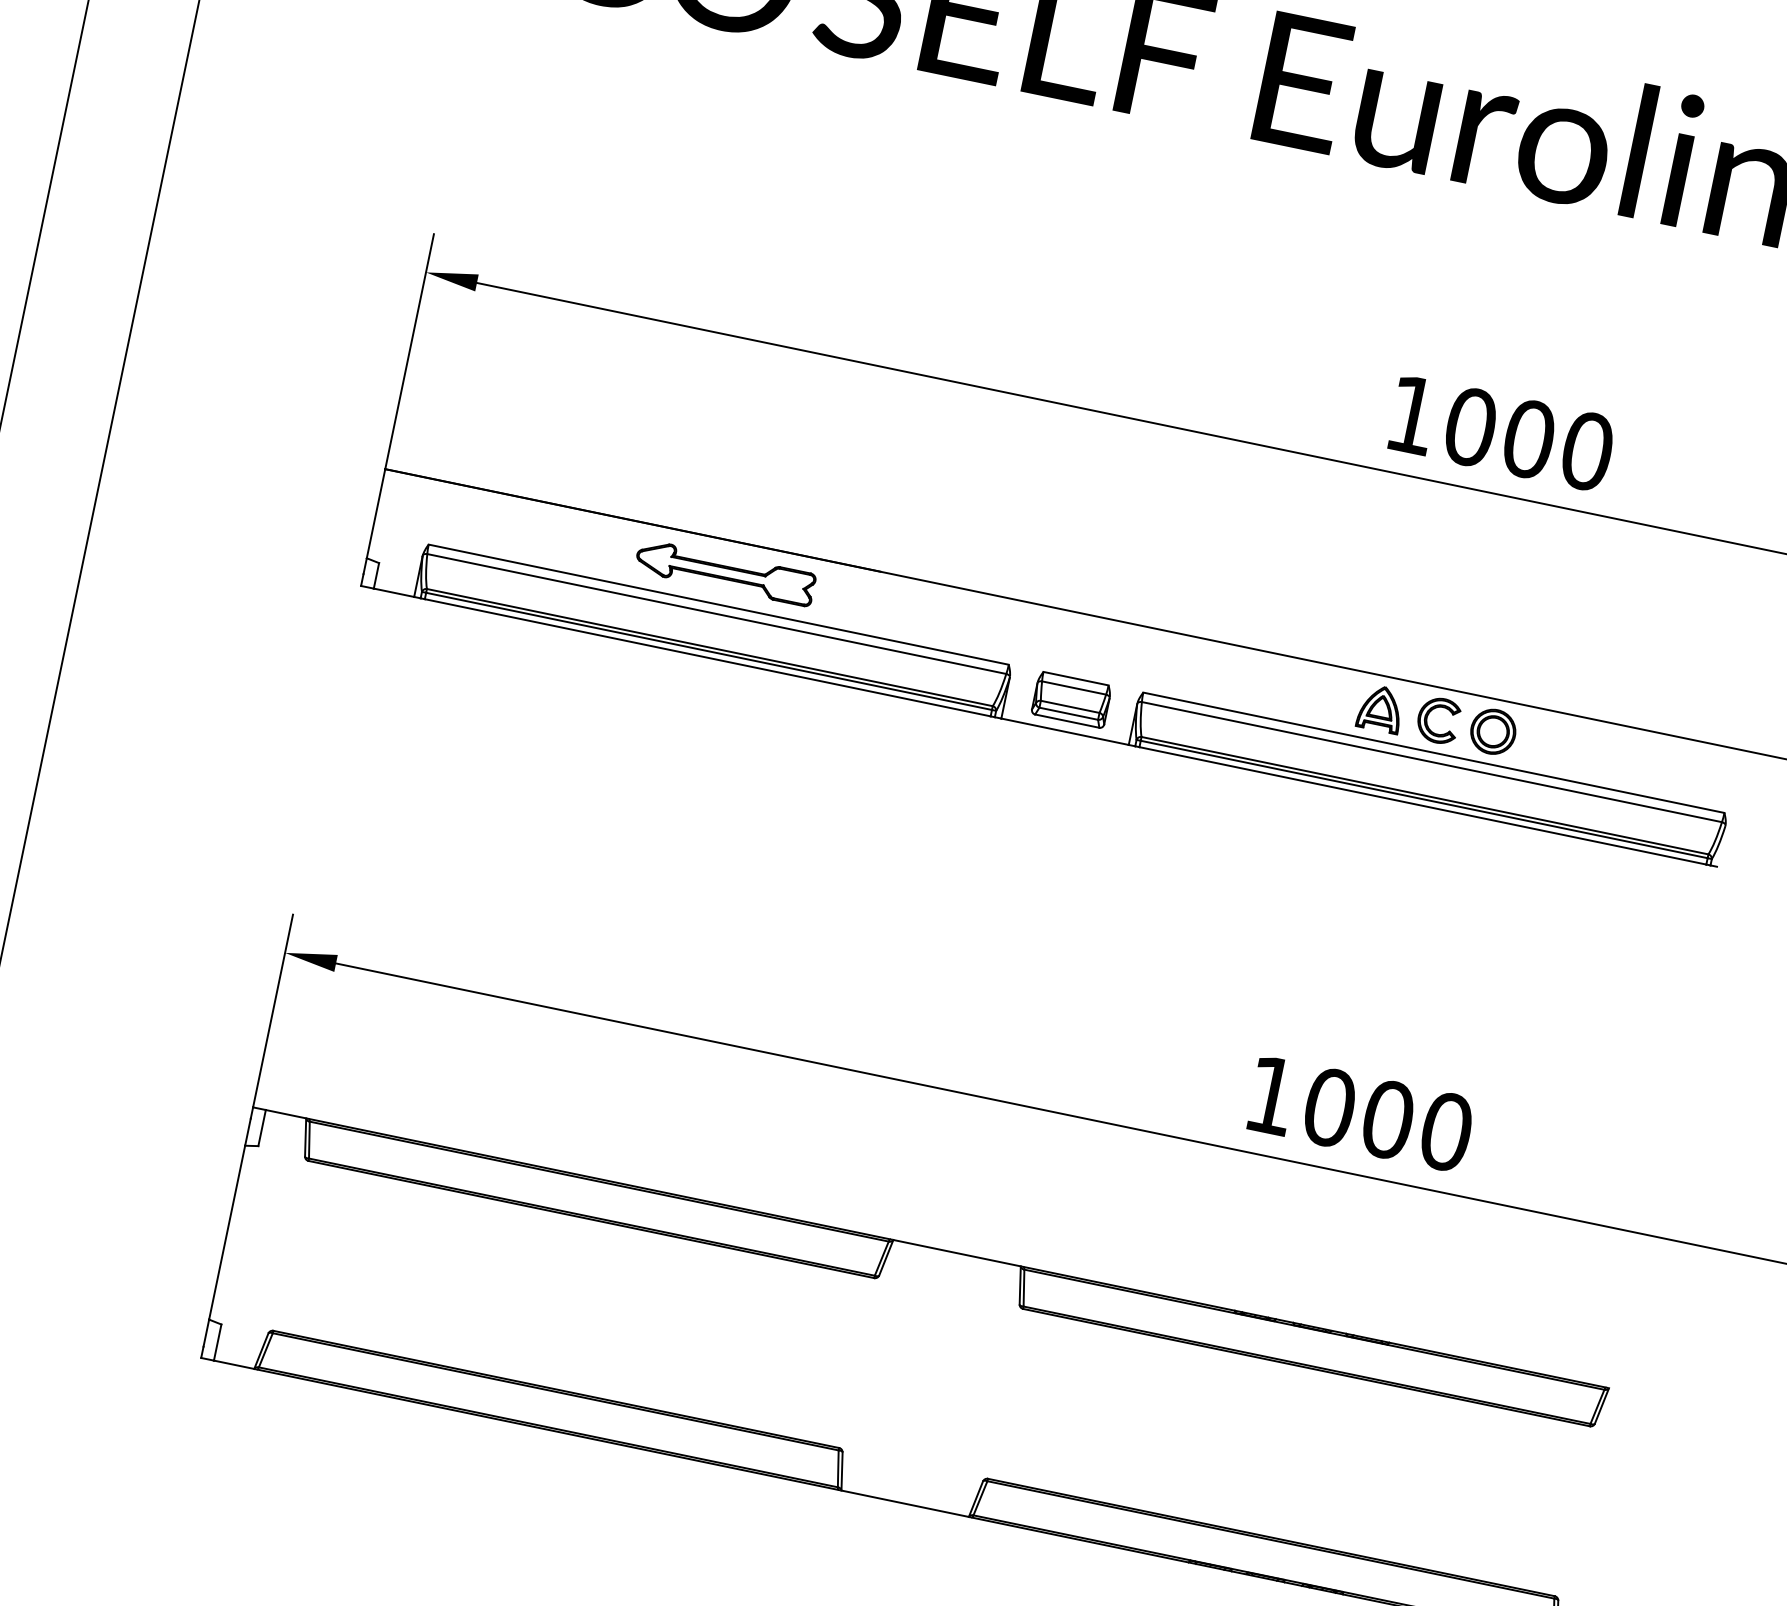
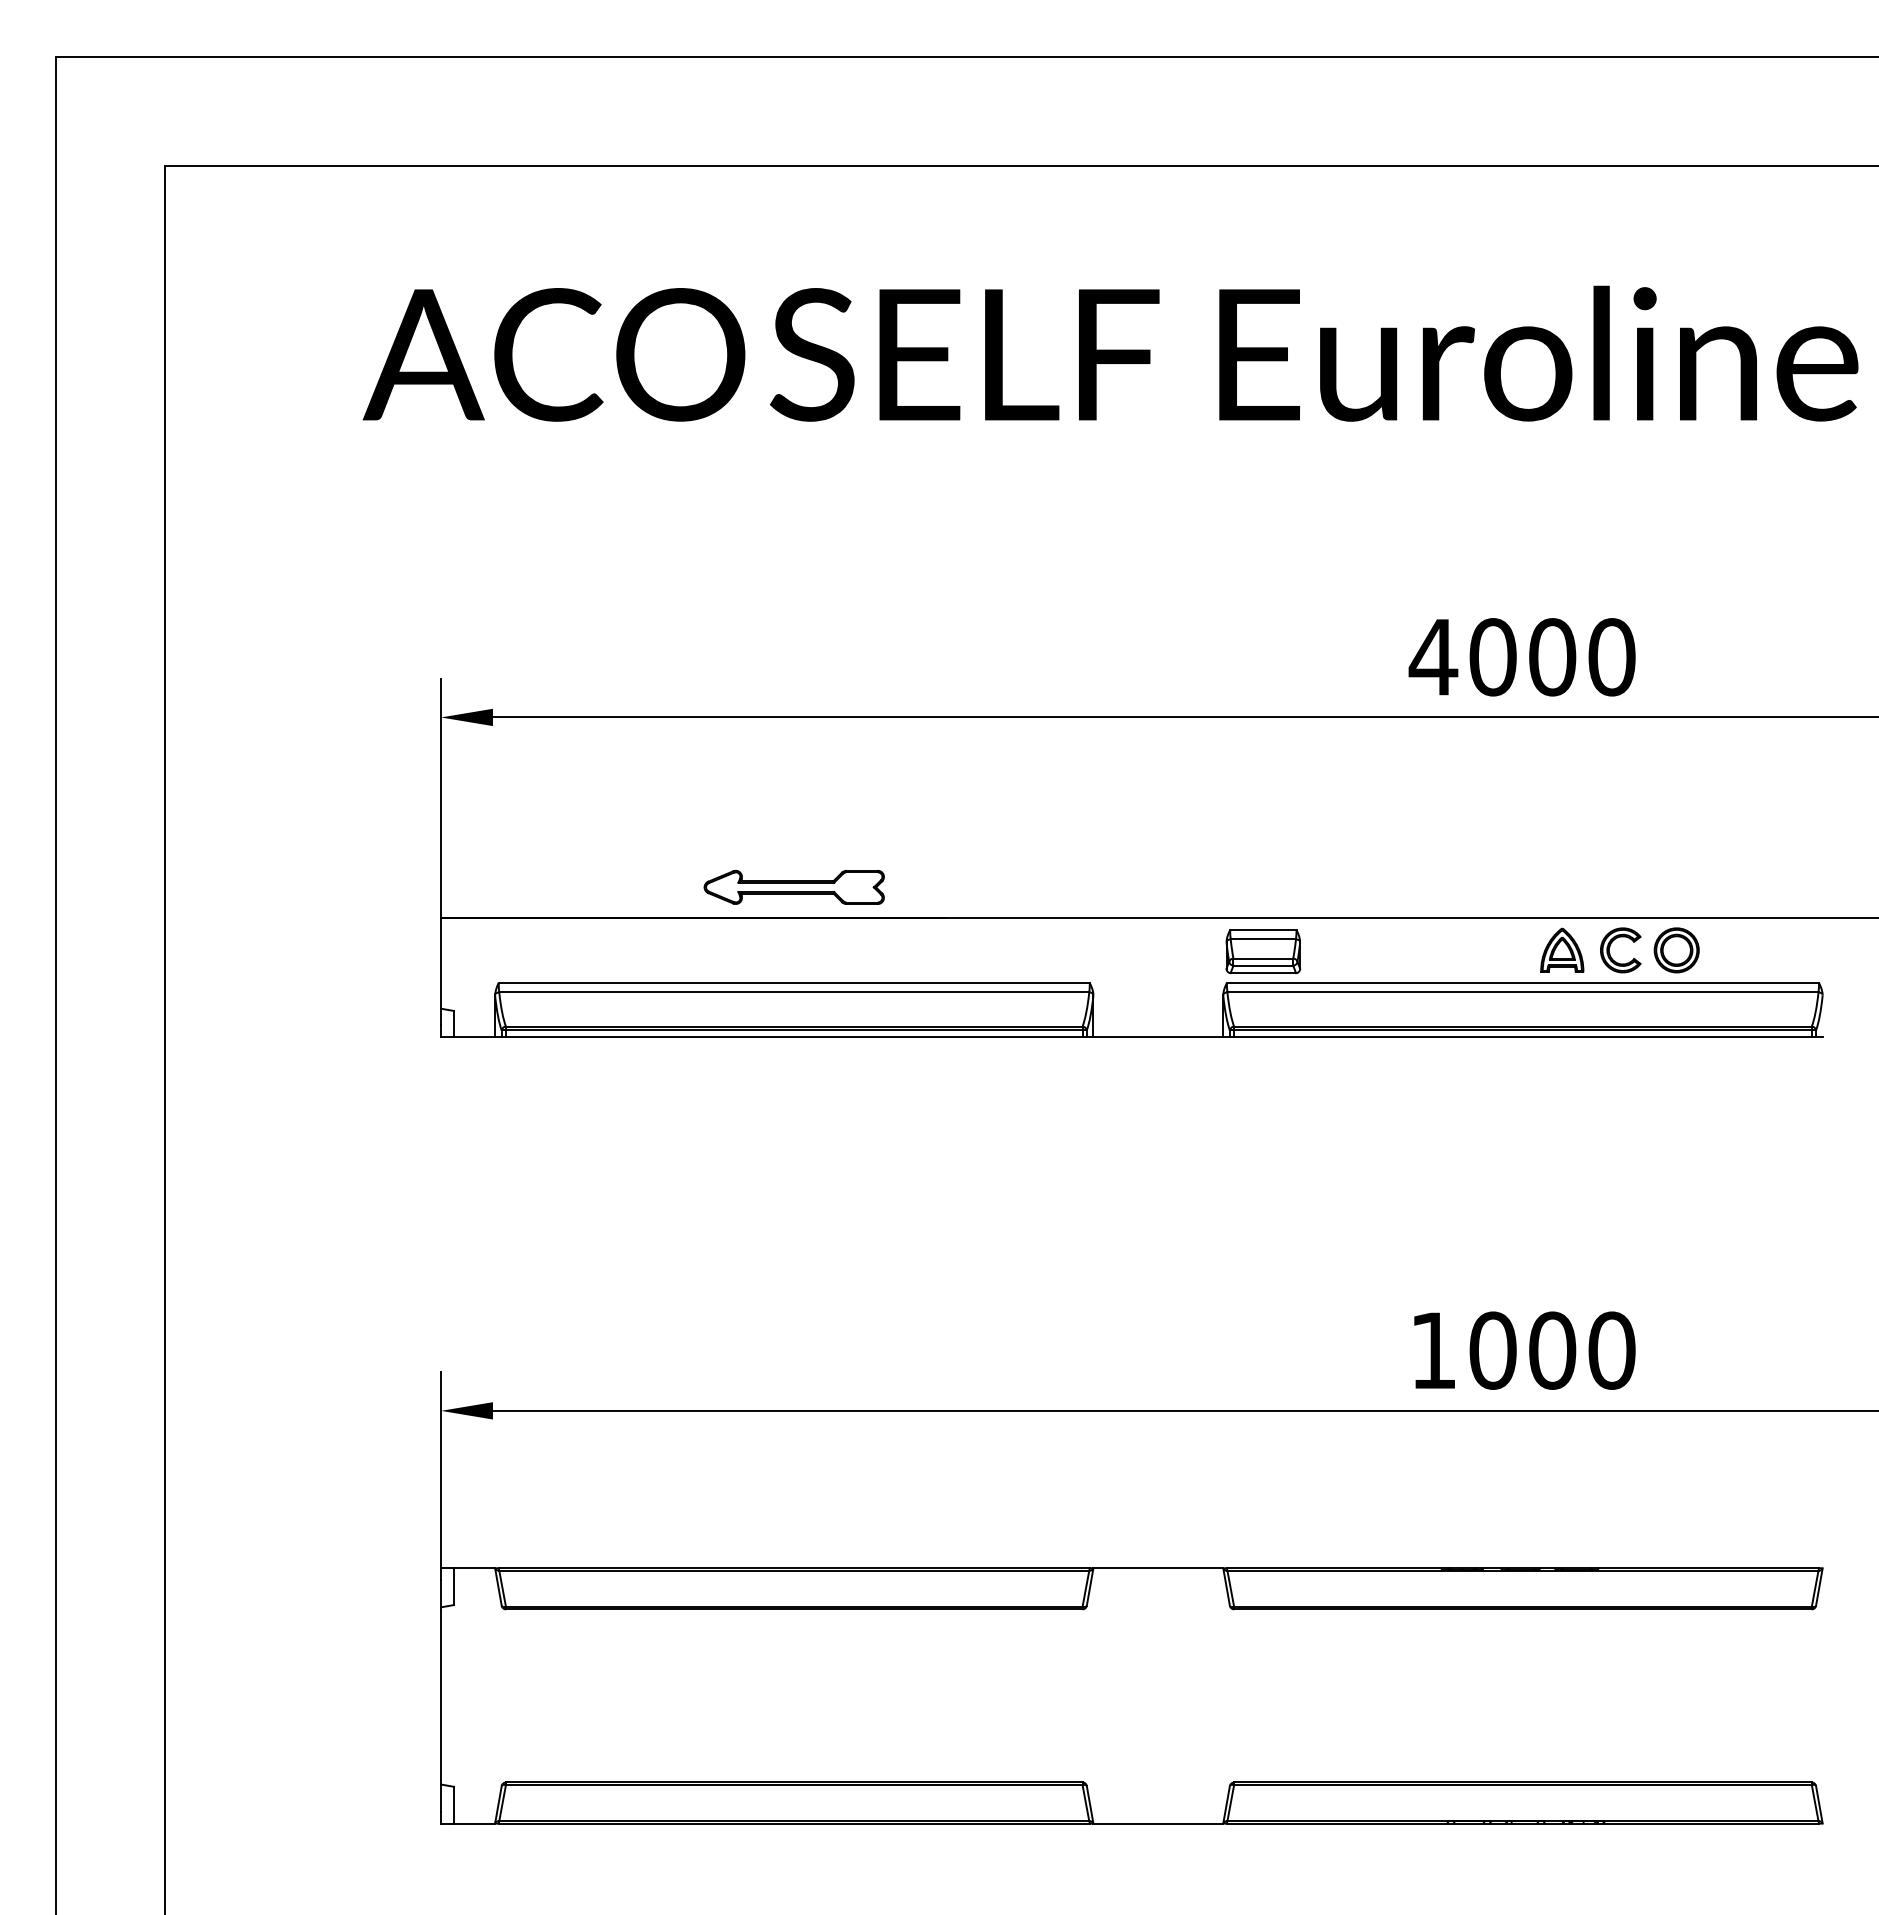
text: (1412, 415) -> (1433, 657), 1000 -> 4000
part: (724, 571) -> (793, 886), moved
part: (1071, 699) -> (1263, 951), moved
part: (1428, 715) -> (1610, 947), moved

